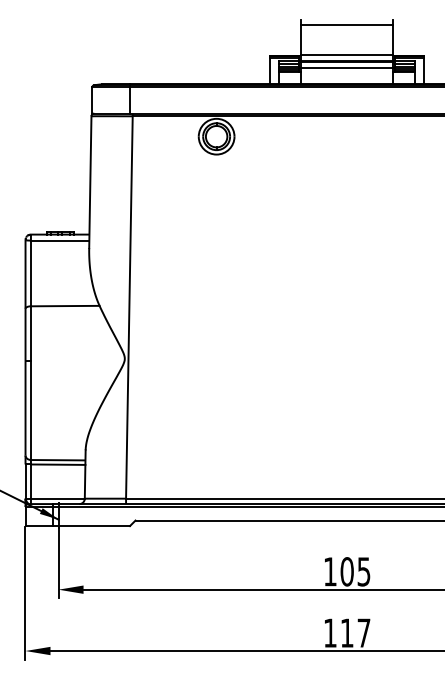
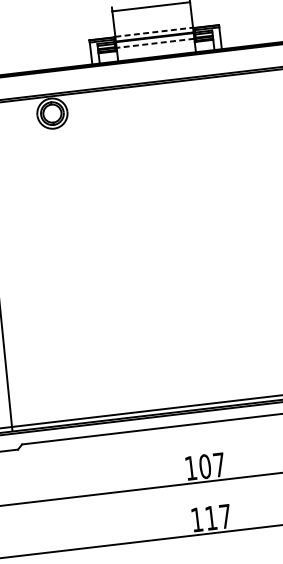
line: (347, 55) -> (154, 32), solid -> dashed
line: (346, 68) -> (154, 43), solid -> dashed
text: (363, 571) -> (218, 464), 105 -> 107

